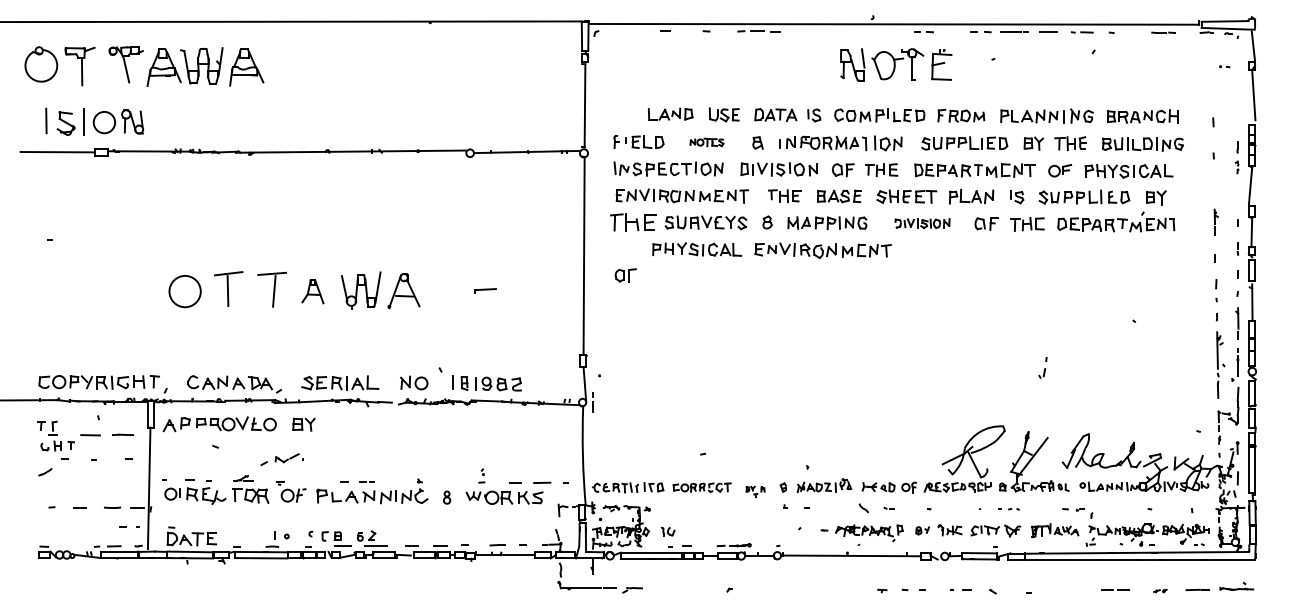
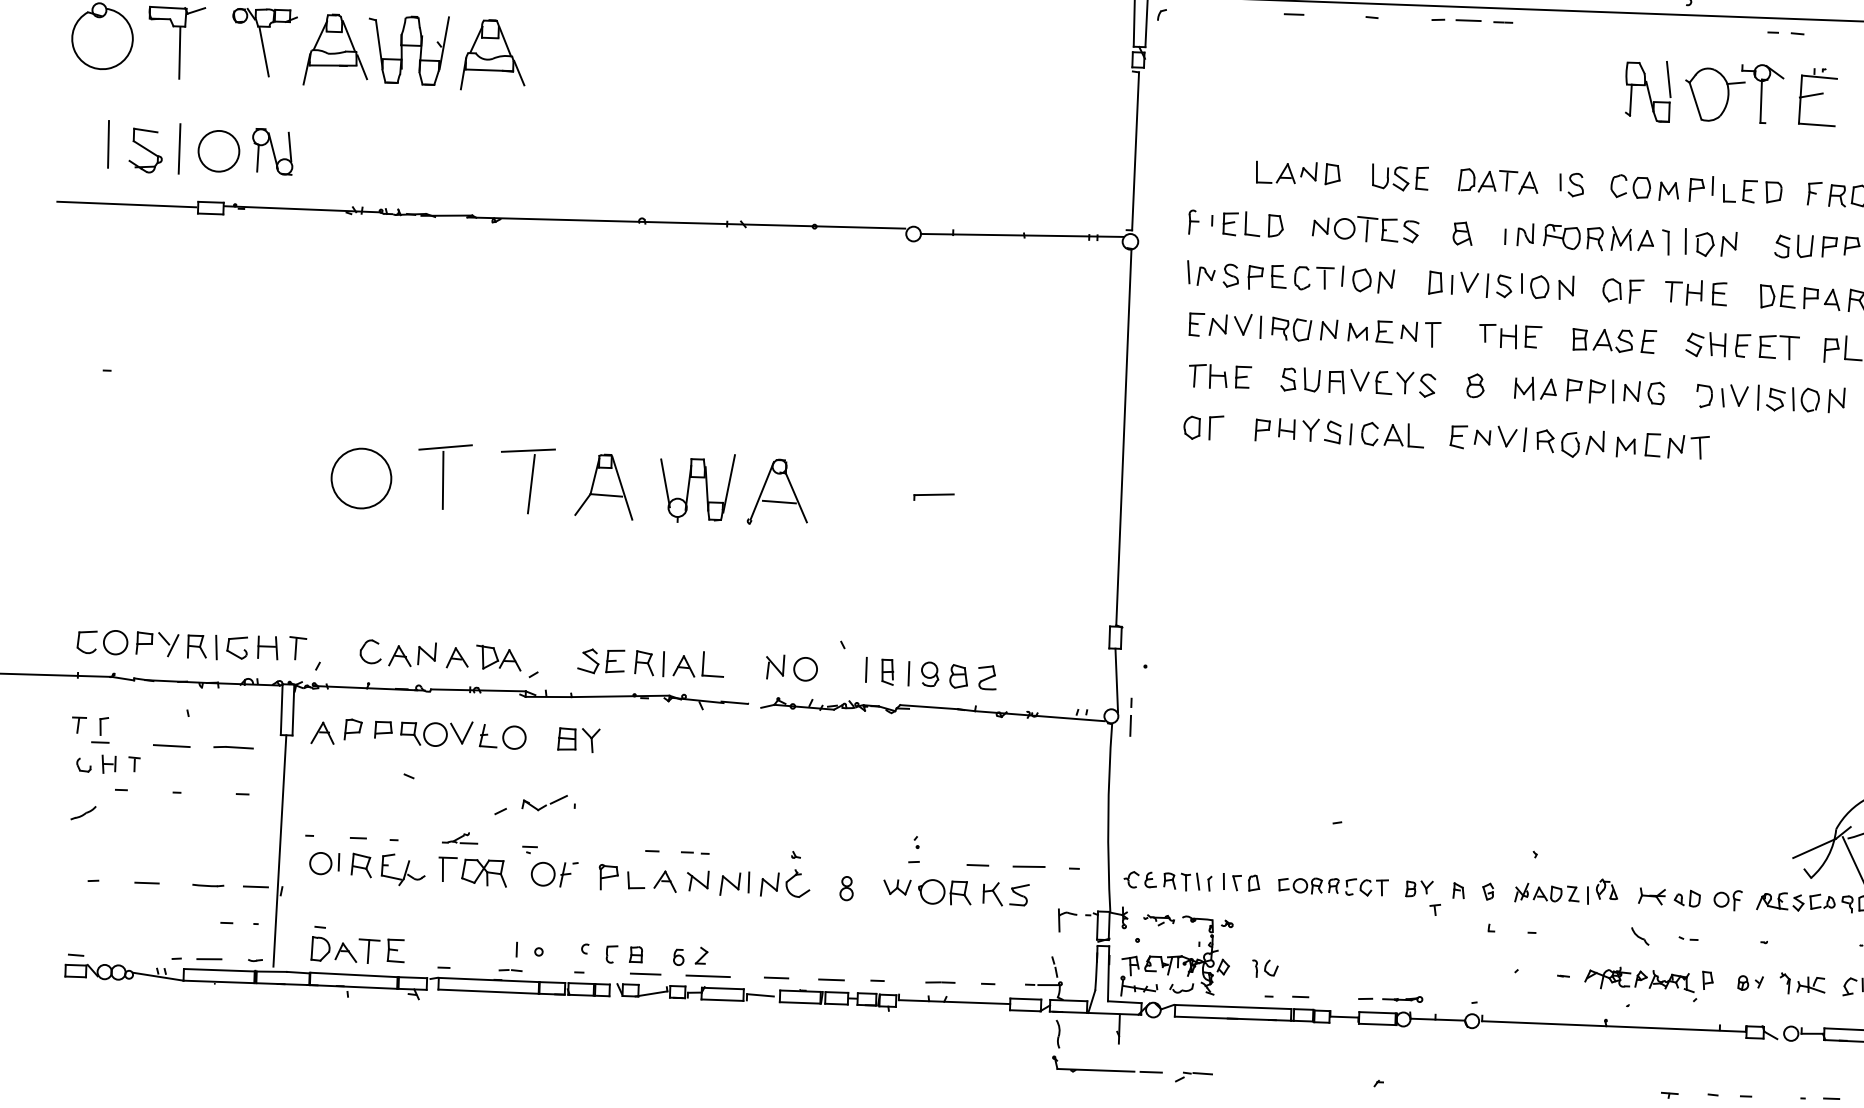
part: (706, 142) -> (1364, 229), size x1.67
part: (633, 221) -> (1220, 374), size x0.71
part: (922, 223) -> (1770, 397), size x1.43
part: (625, 275) -> (1203, 427), moved
part: (312, 291) -> (604, 486), size x1.43
part: (755, 491) -> (1434, 897), size x1.67

